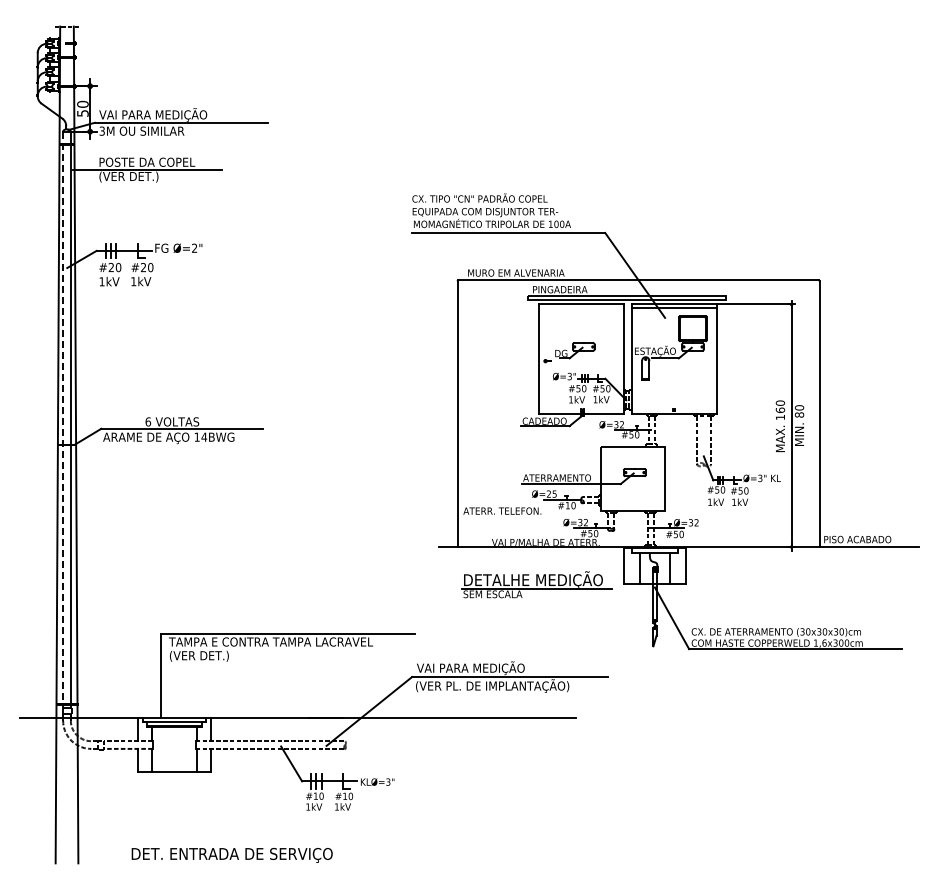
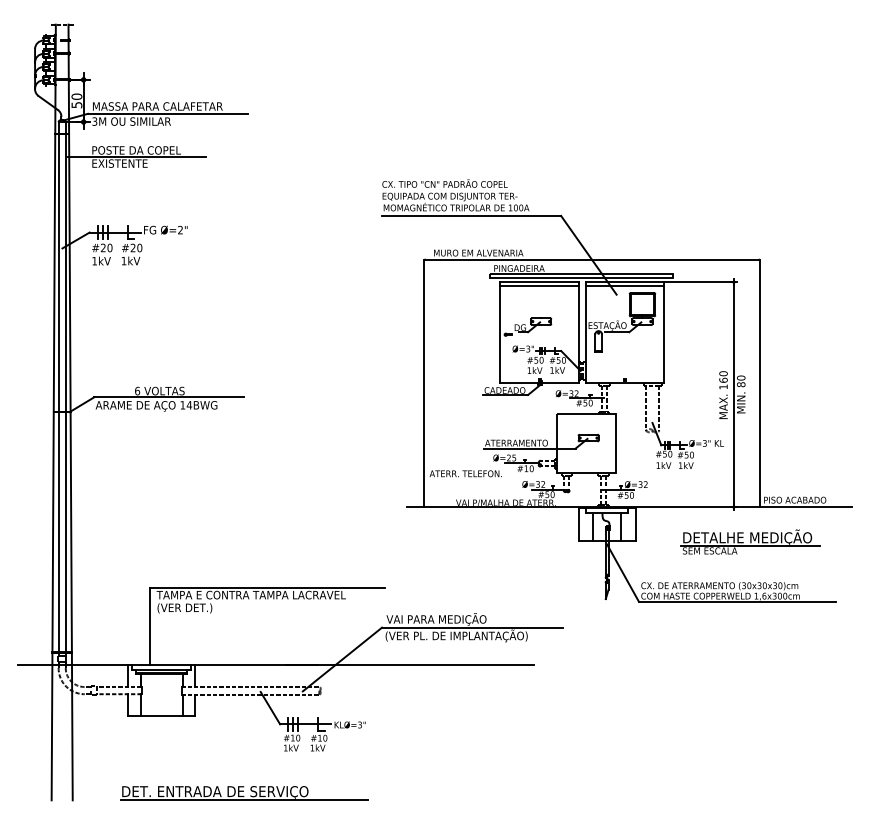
text: (169, 114) -> (157, 106), VAI PARA MEDIÇÃO -> MASSA PARA CALAFETAR
text: (129, 176) -> (120, 163), (VER DET.) -> EXISTENTE
line: (581, 308) -> (539, 285), added
line: (63, 420) -> (58, 389), dashed -> solid
part: (536, 584) -> (750, 541), moved
line: (263, 862) -> (244, 799), added

